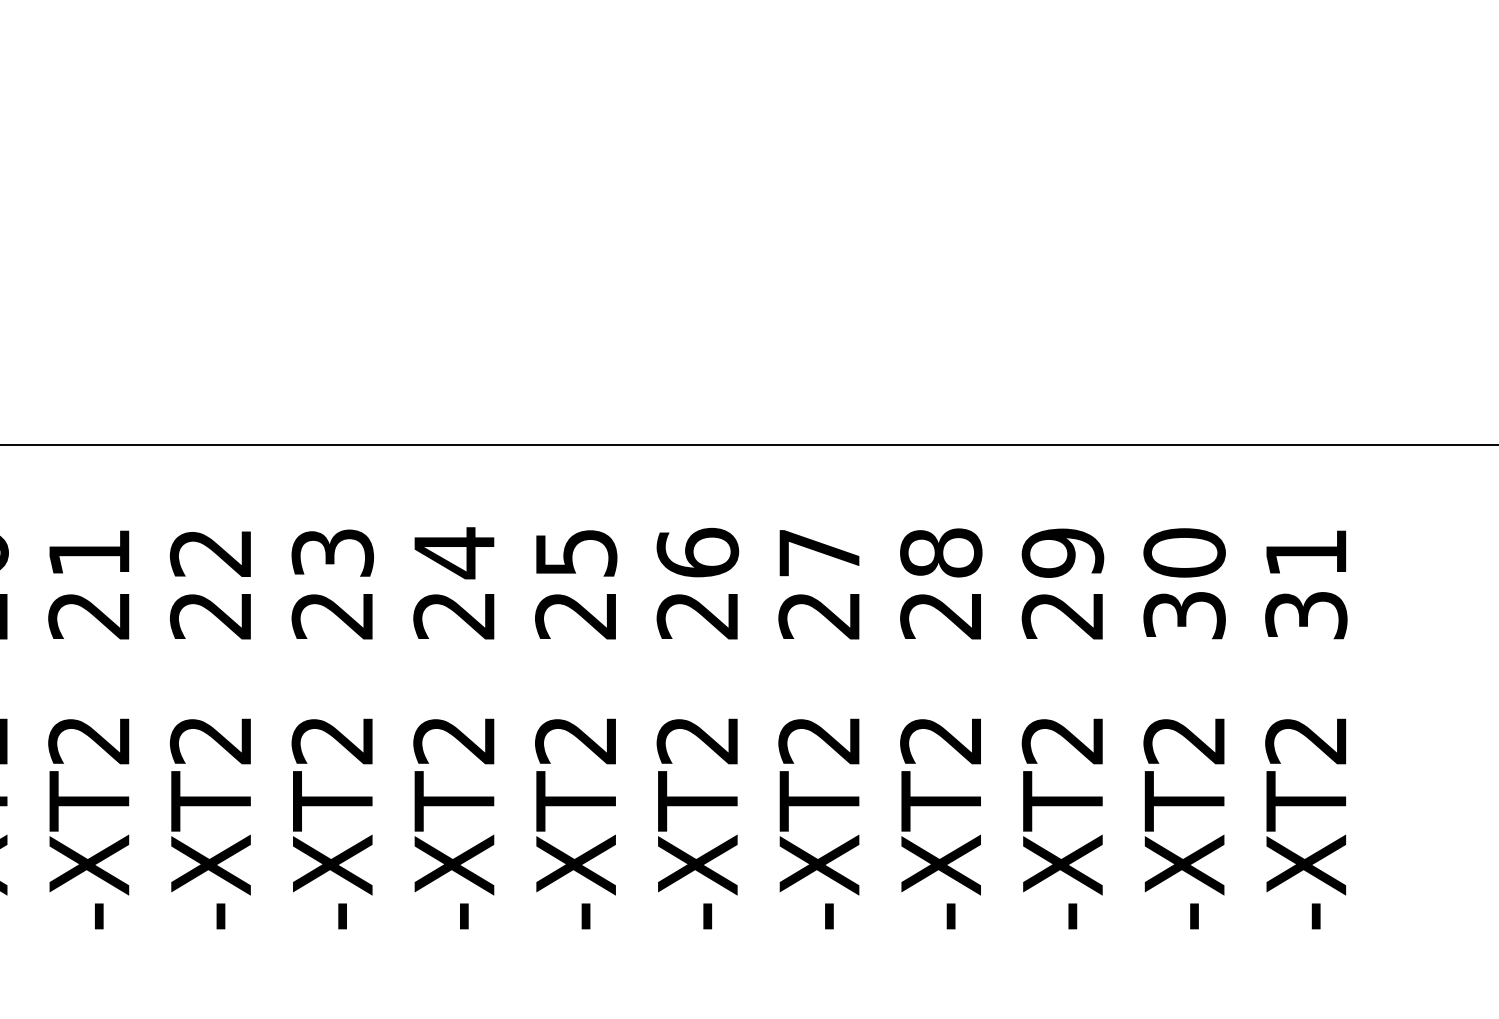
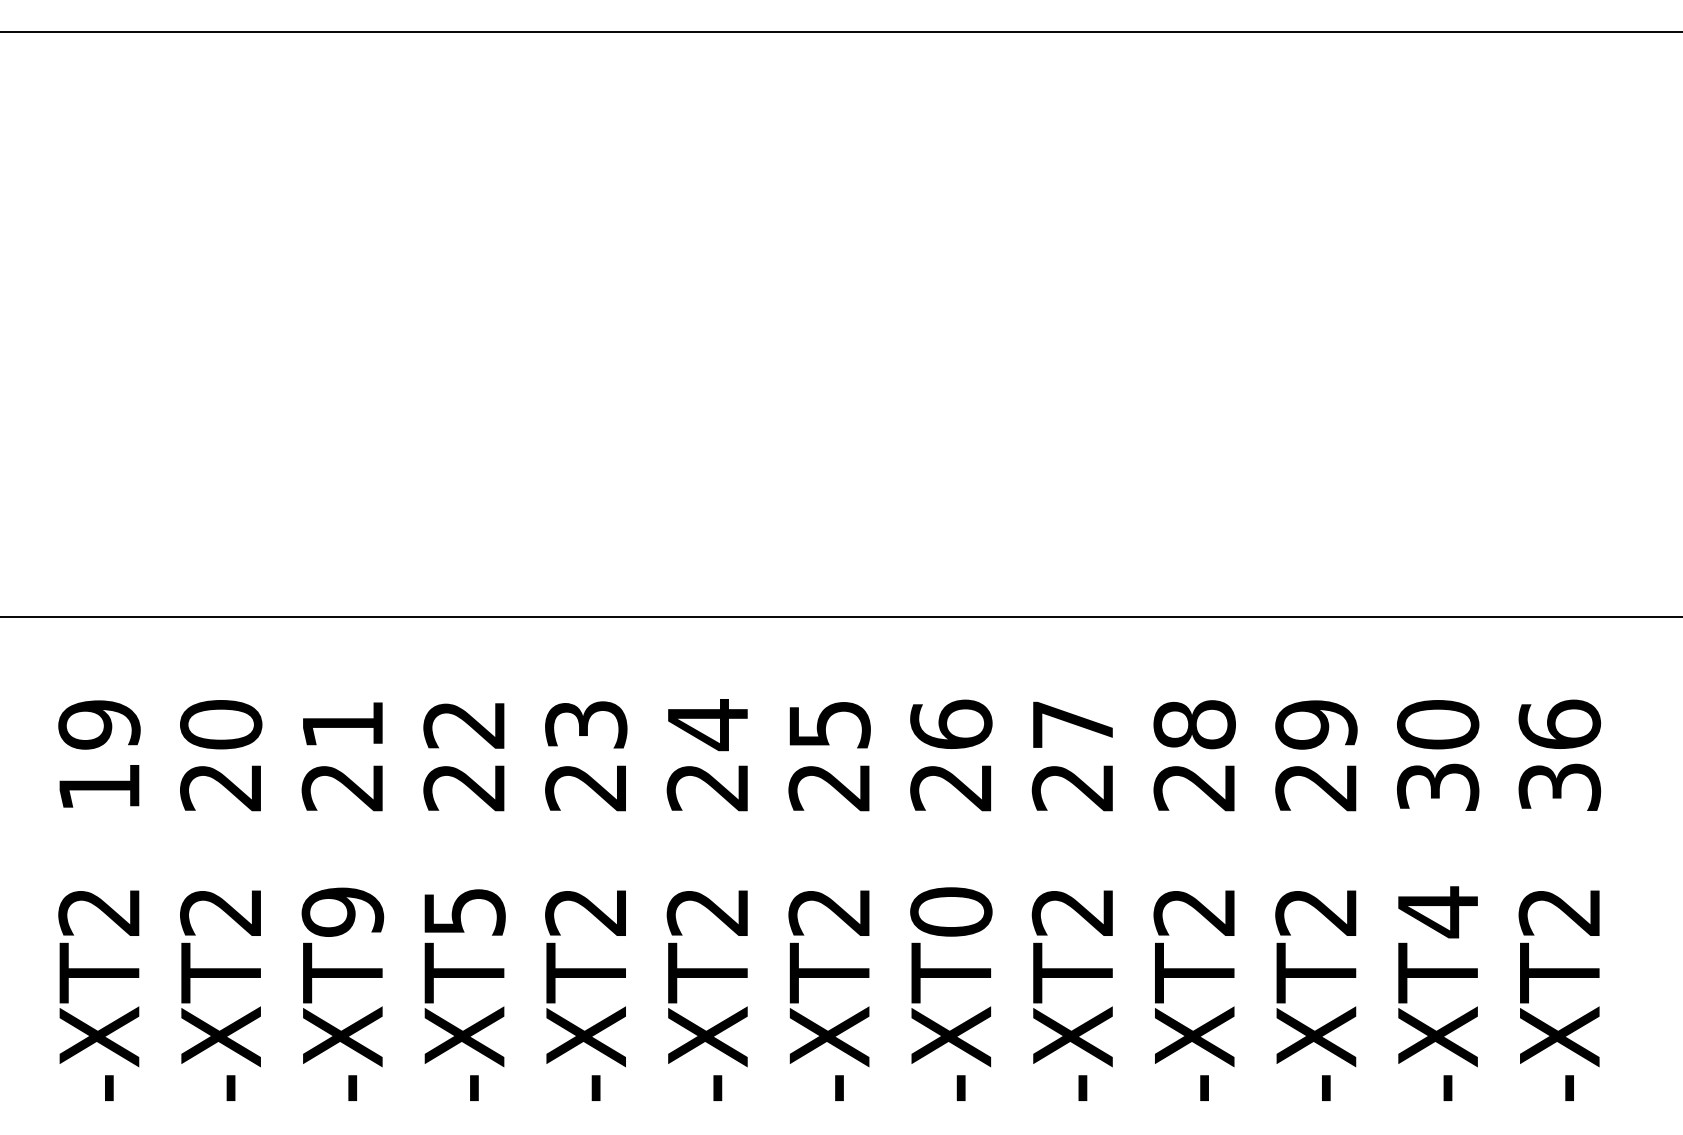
text: (1306, 551) -> (1559, 723), 31 -> 36
text: (89, 739) -> (342, 911), -XT2 -> -XT9
text: (698, 739) -> (951, 911), -XT2 -> -XT0
text: (211, 740) -> (464, 912), -XT2 -> -XT5
text: (1183, 740) -> (1436, 912), -XT2 -> -XT4

